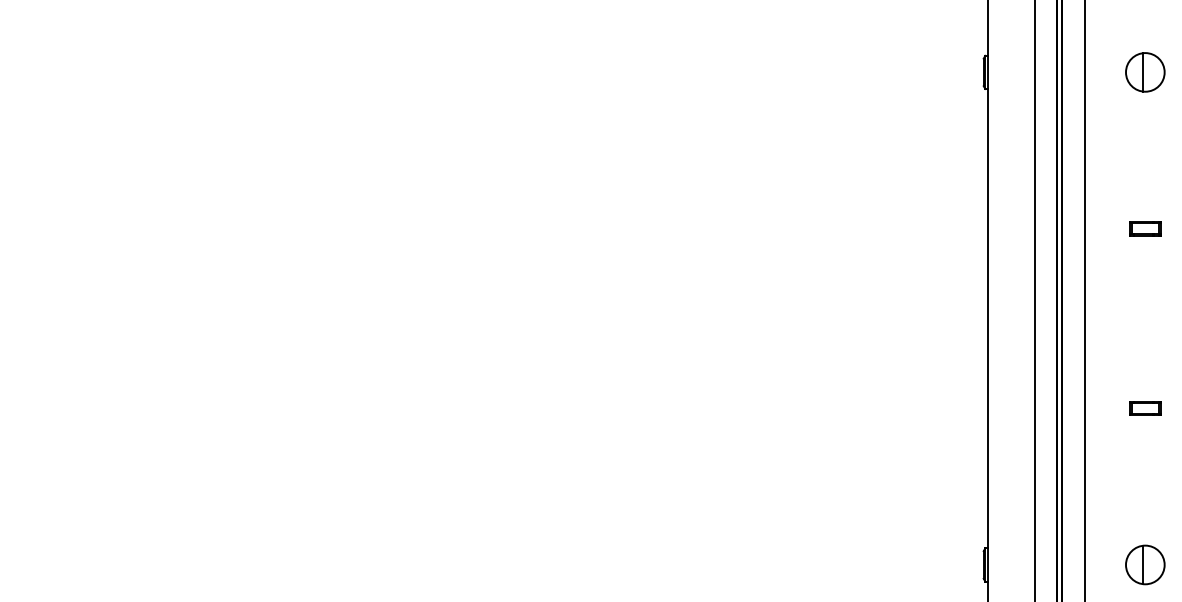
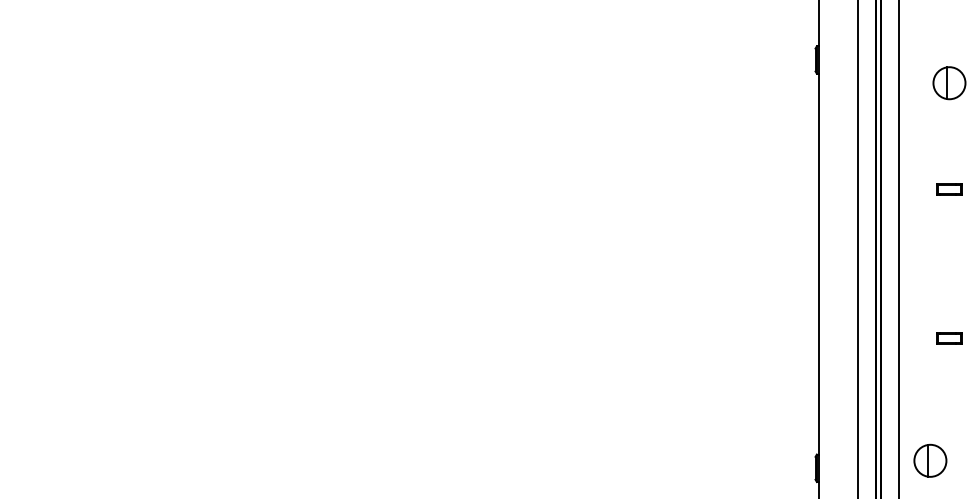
part: (1145, 72) -> (949, 83), moved
part: (1145, 564) -> (930, 460), moved

